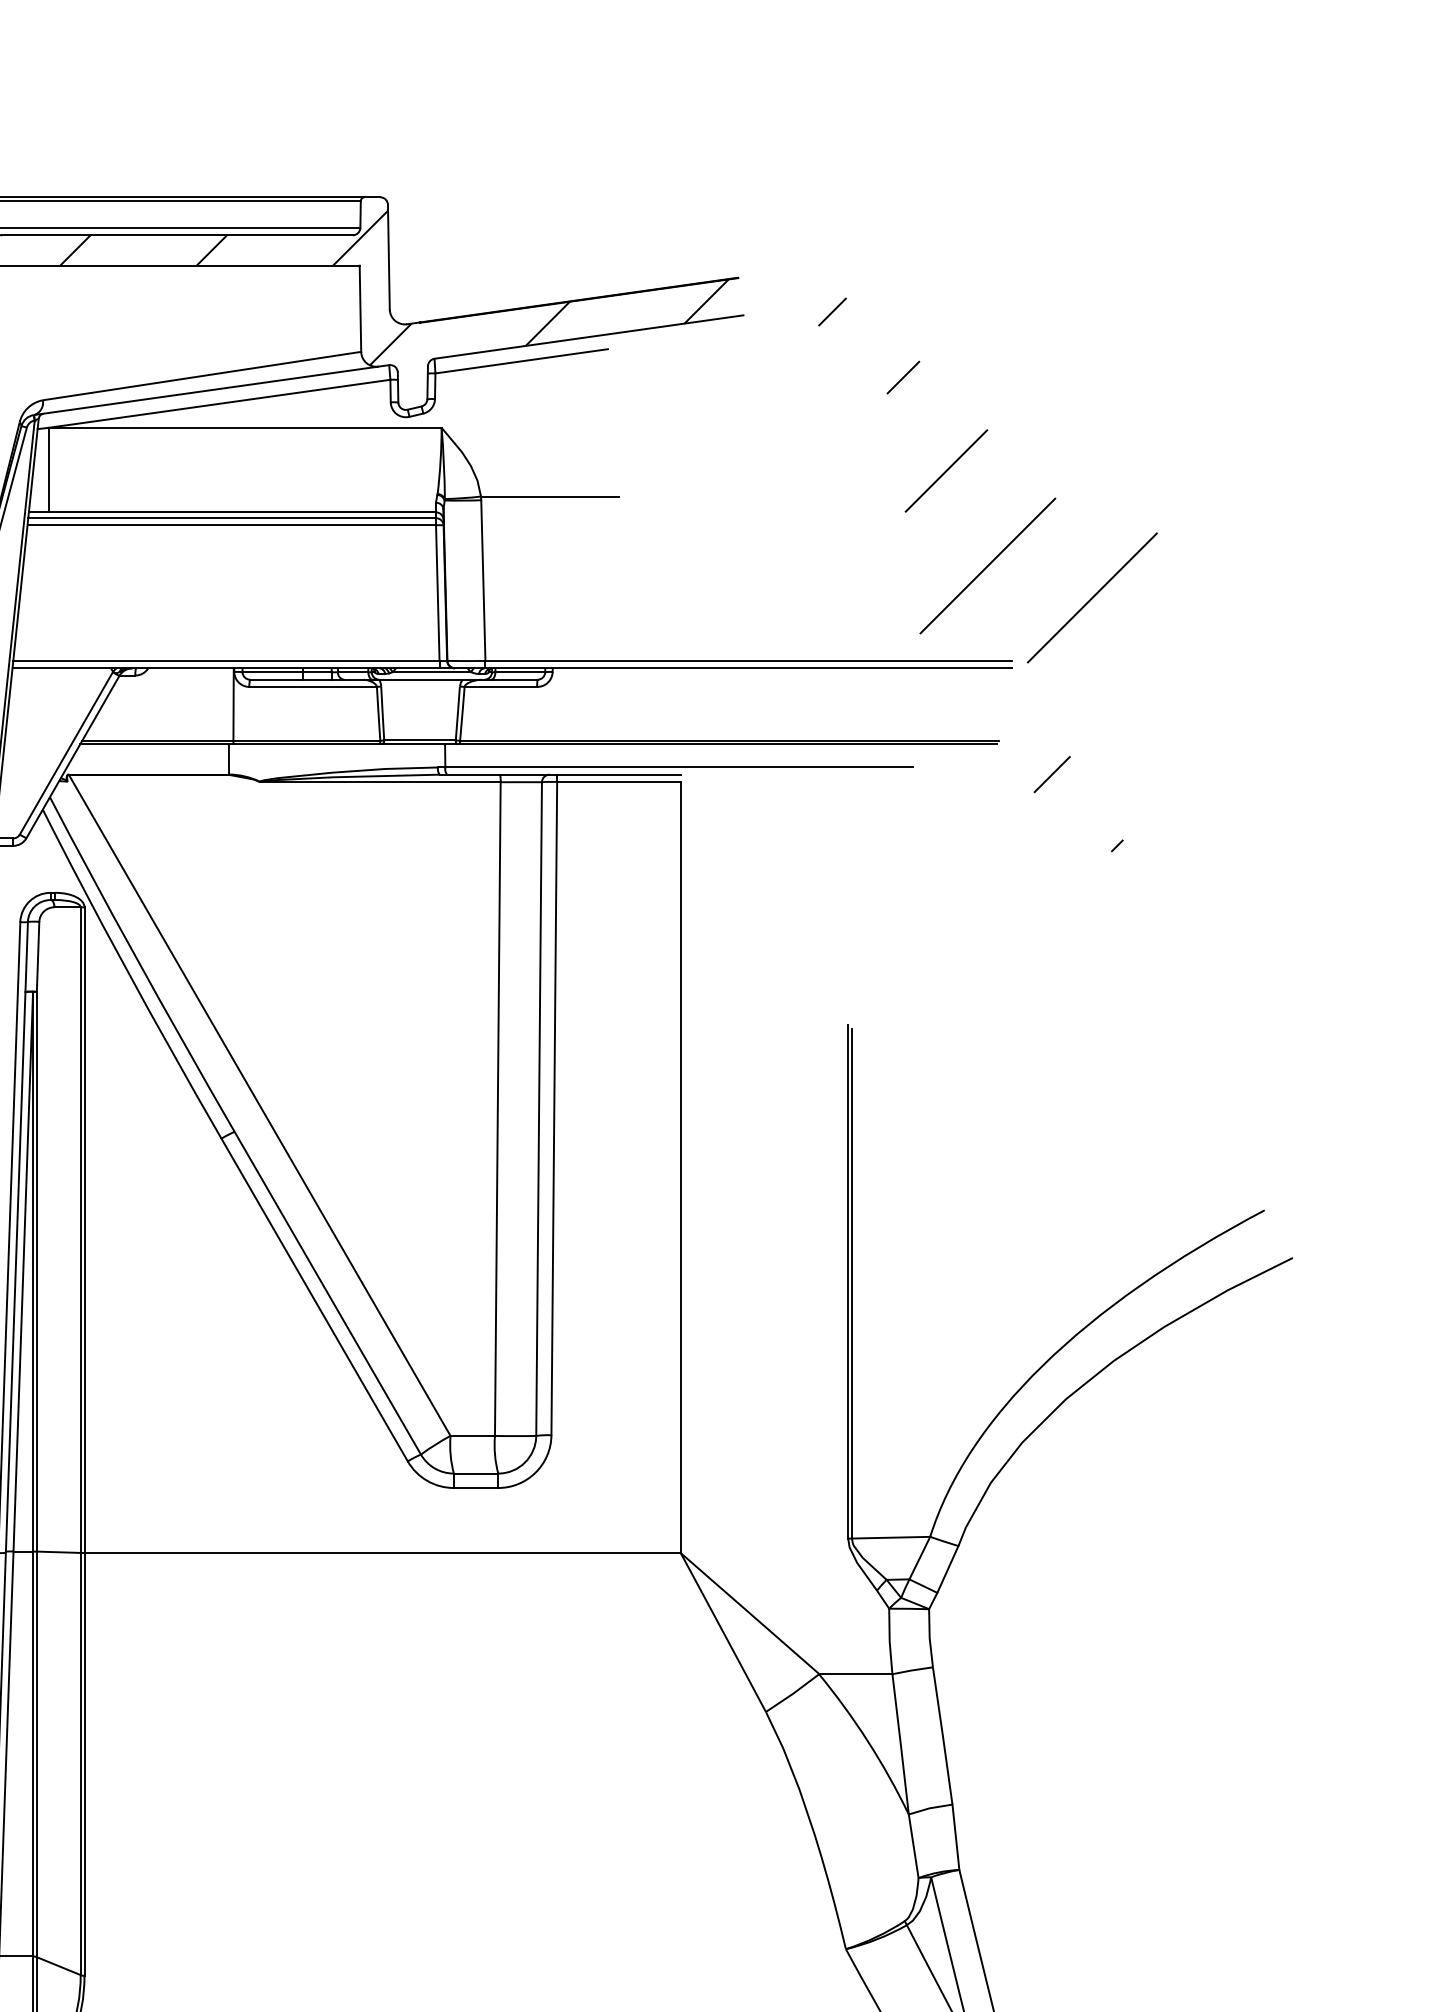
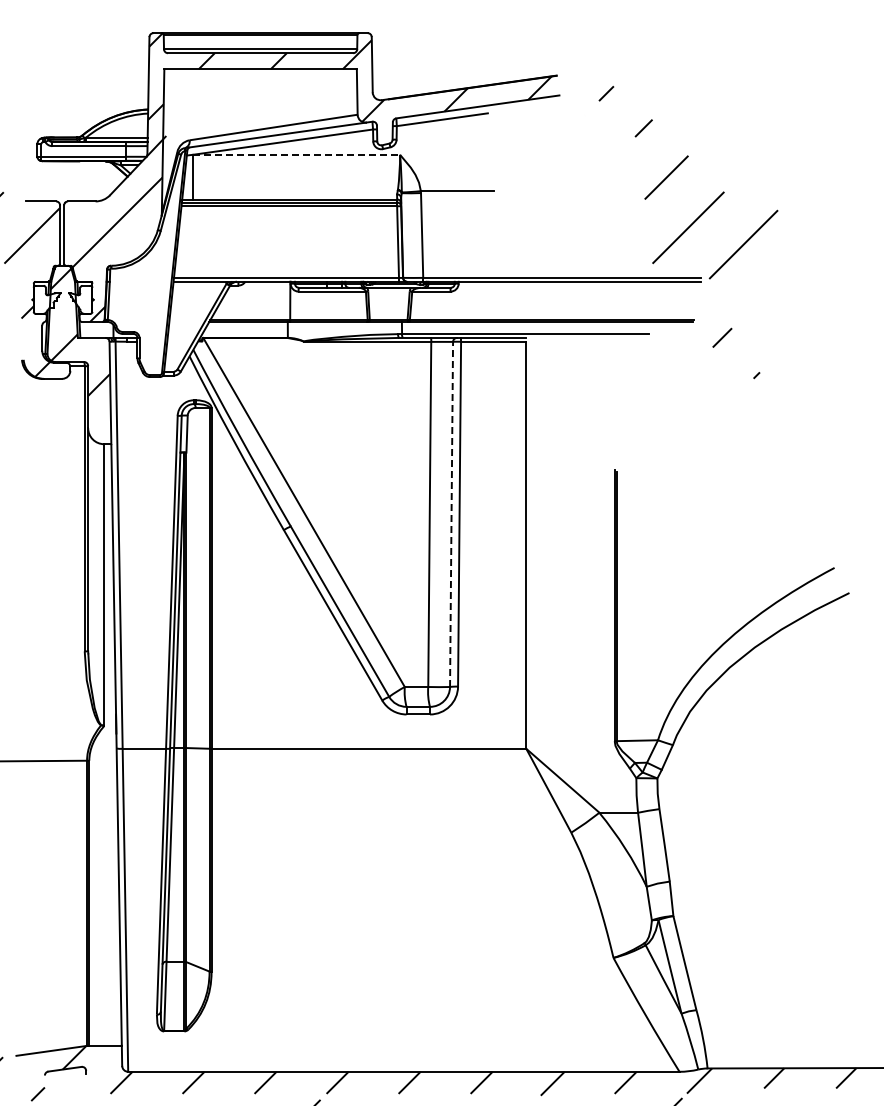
line: (245, 427) -> (296, 154), solid -> dashed
line: (539, 1109) -> (451, 514), solid -> dashed

